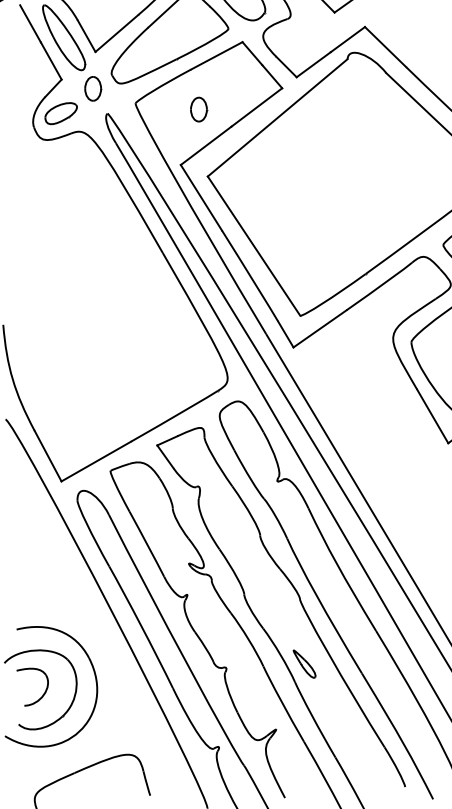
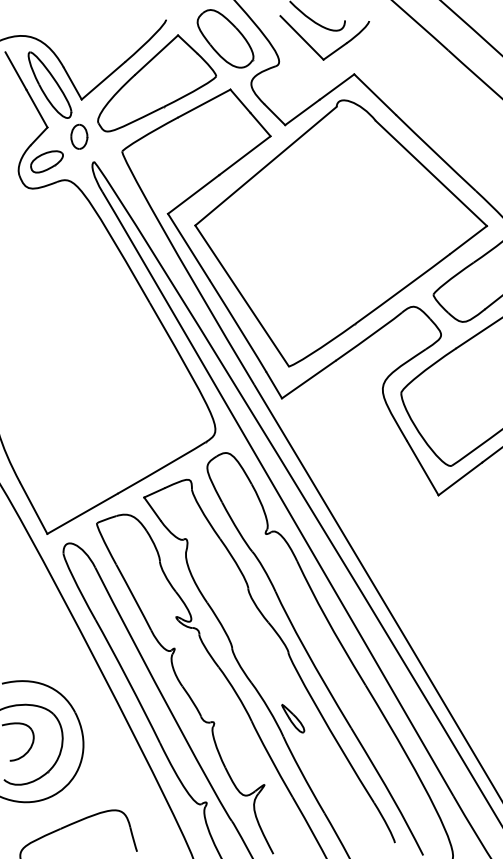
part: (199, 109) -> (186, 157), removed

